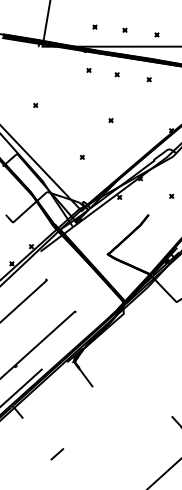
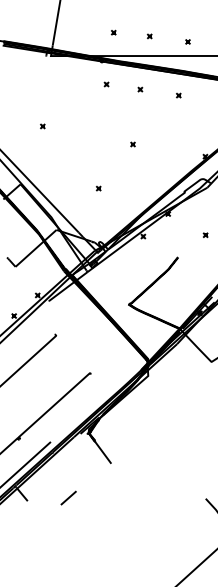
line: (57, 453) -> (68, 497), moved

